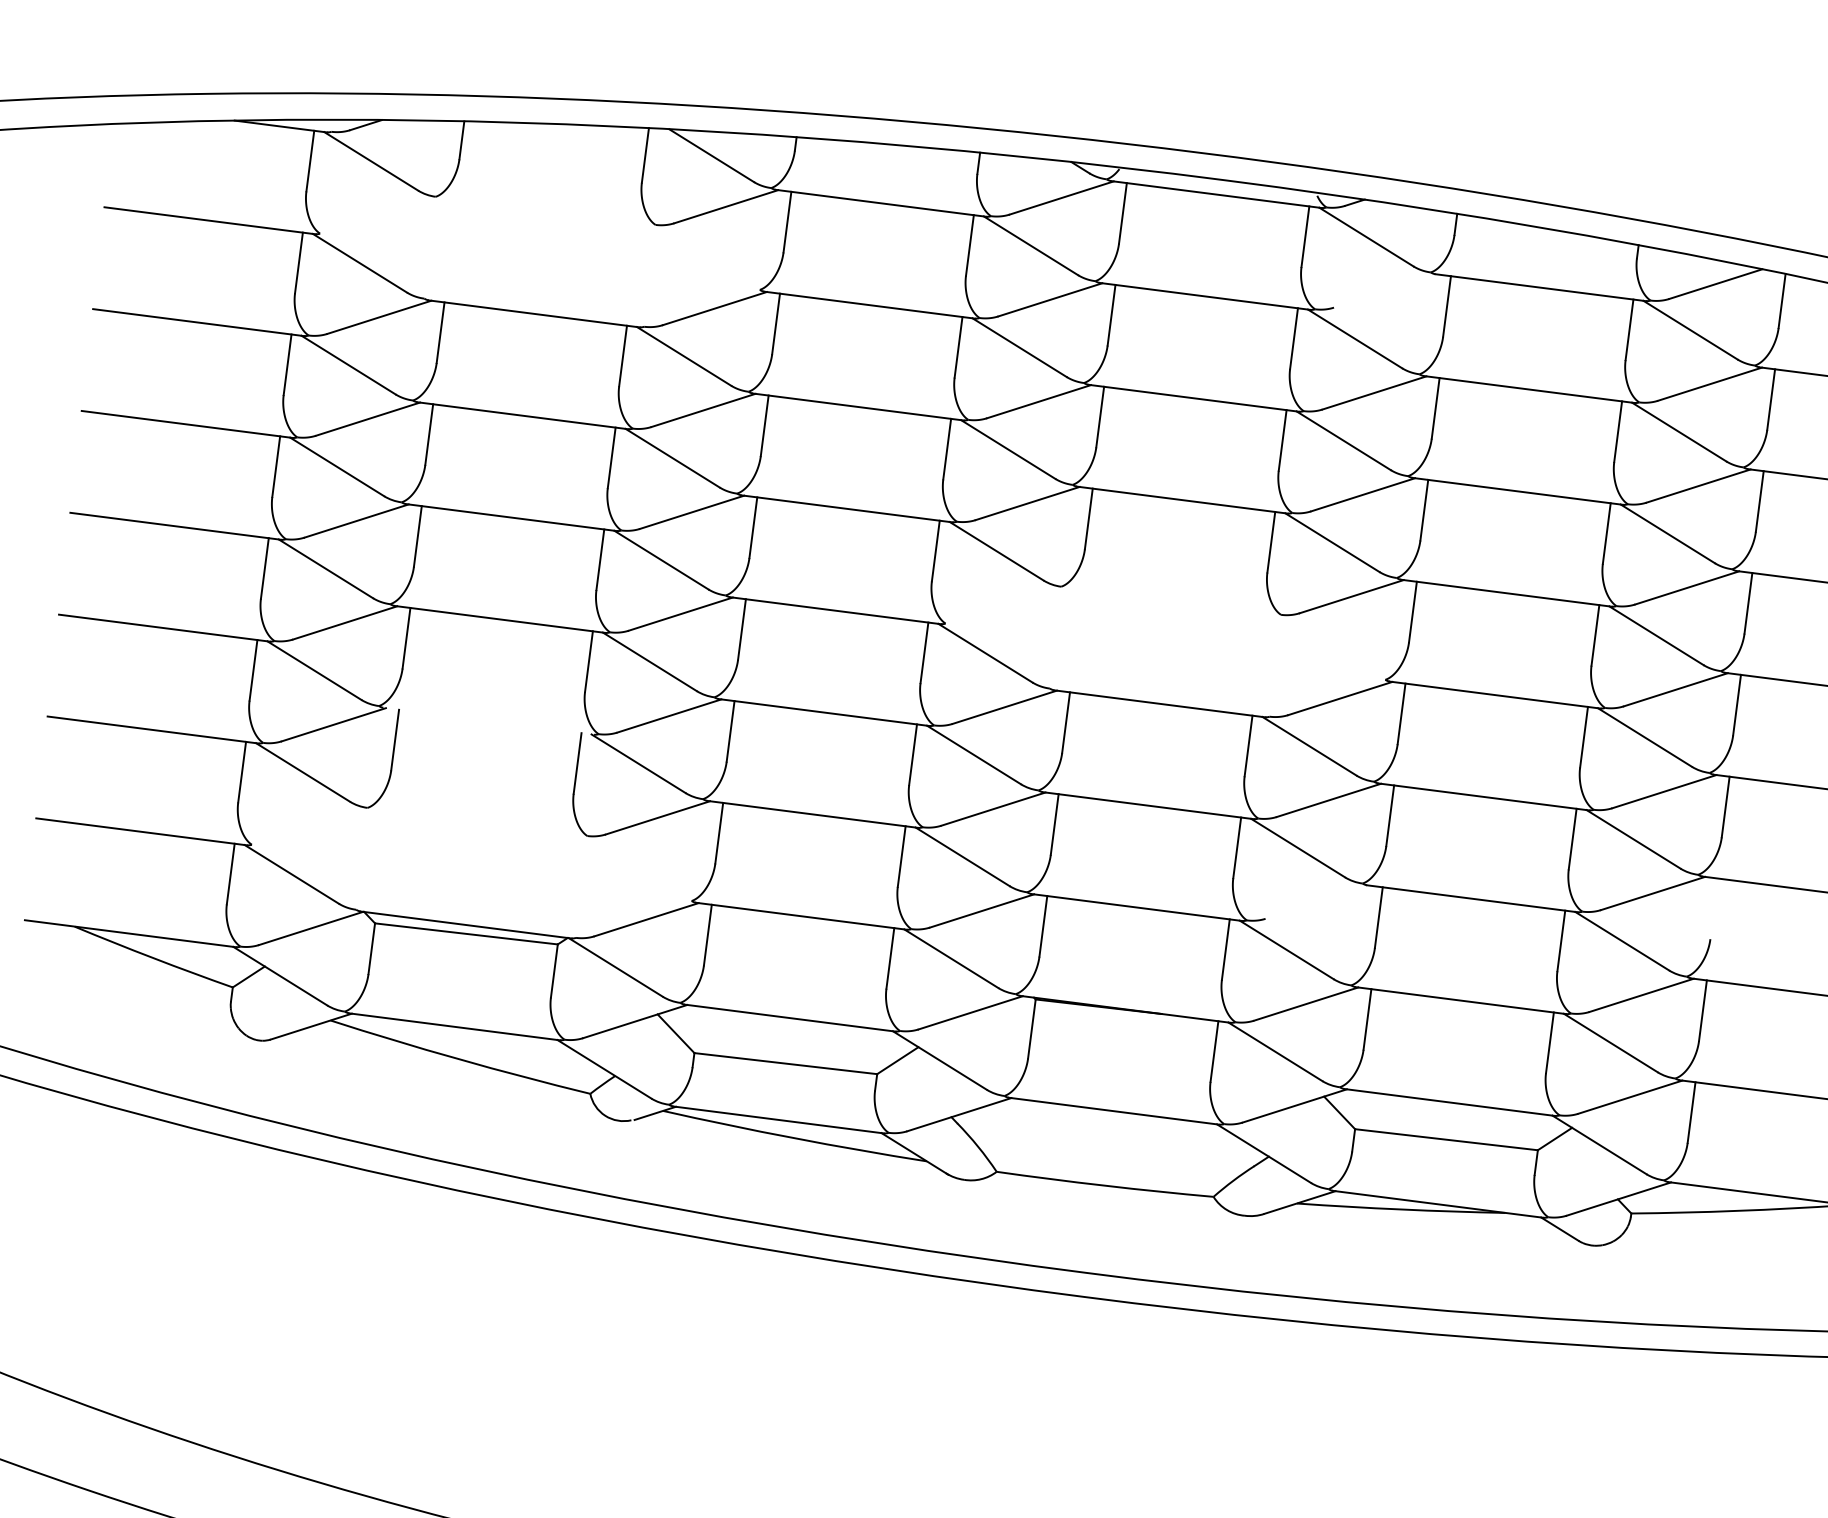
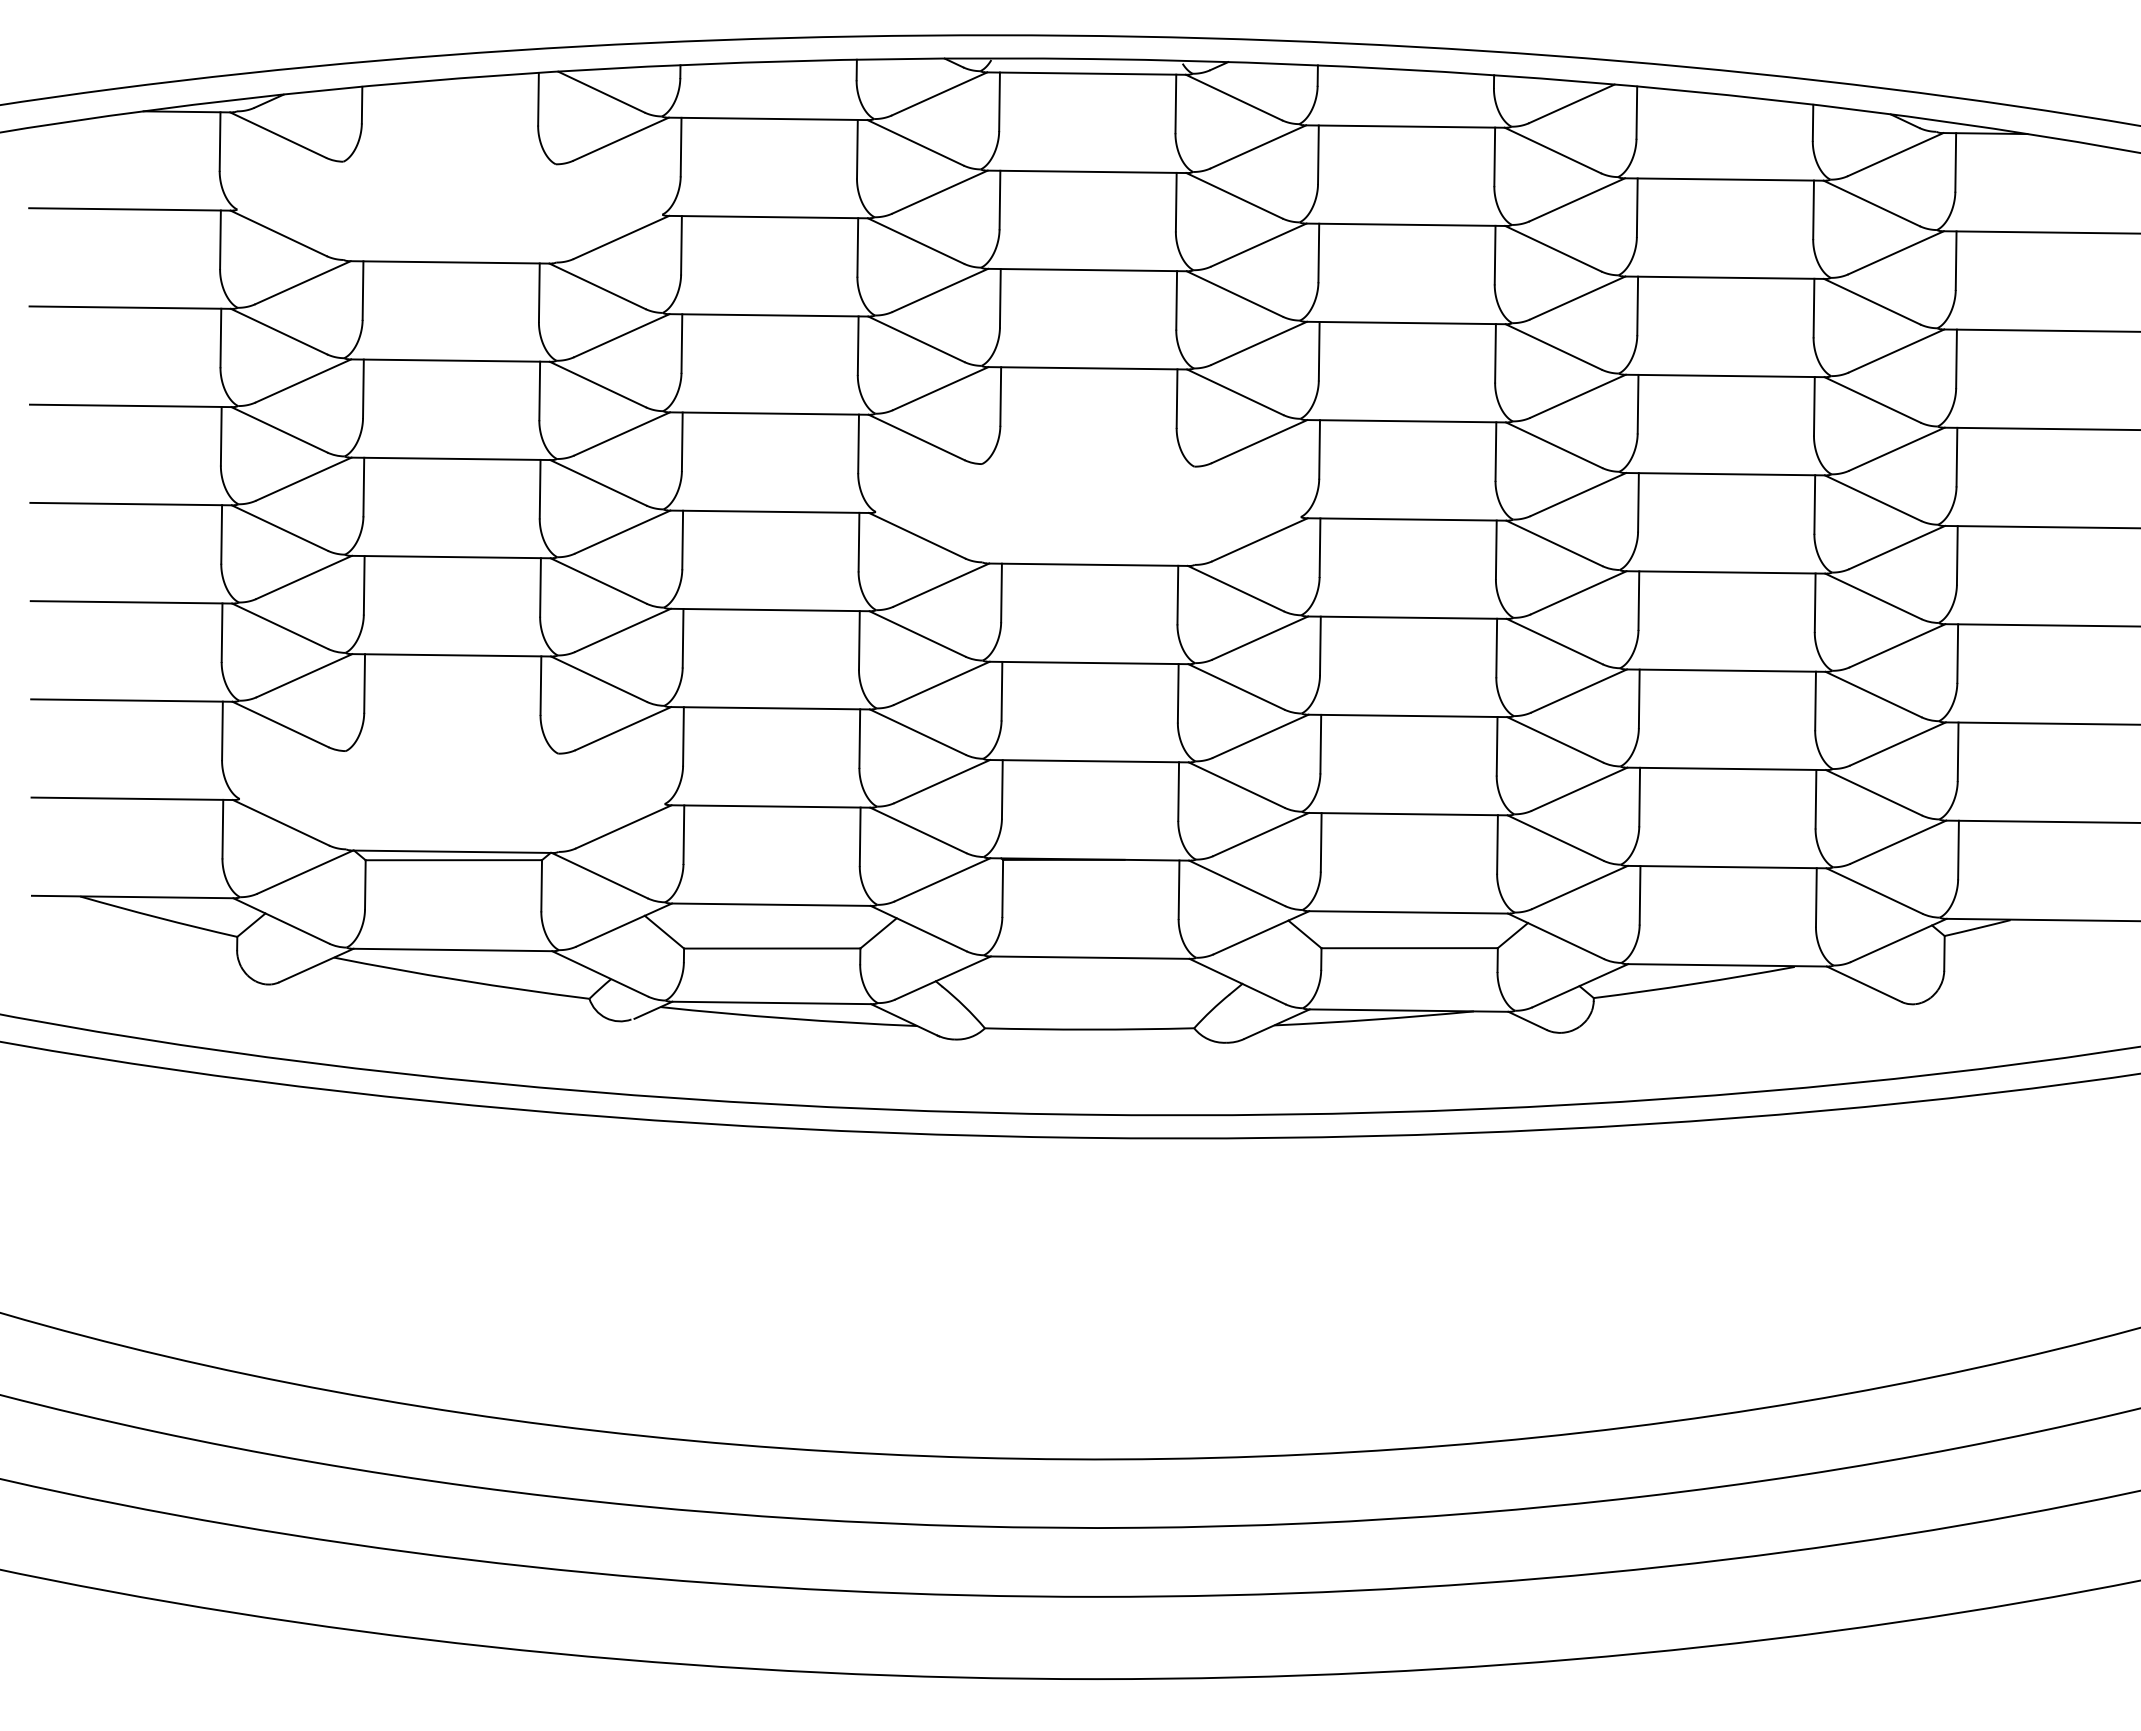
line: (1385, 290) -> (1258, 146), added
line: (488, 721) -> (451, 655), added
line: (1317, 901) -> (1260, 735), added
line: (1713, 908) -> (1638, 698), added

